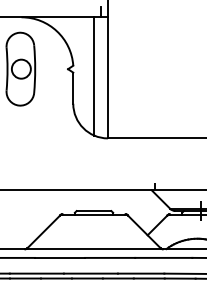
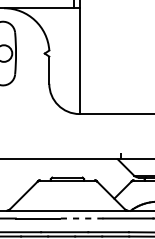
line: (94, 76) -> (67, 59), removed
line: (109, 257) -> (80, 218), solid -> dashed

